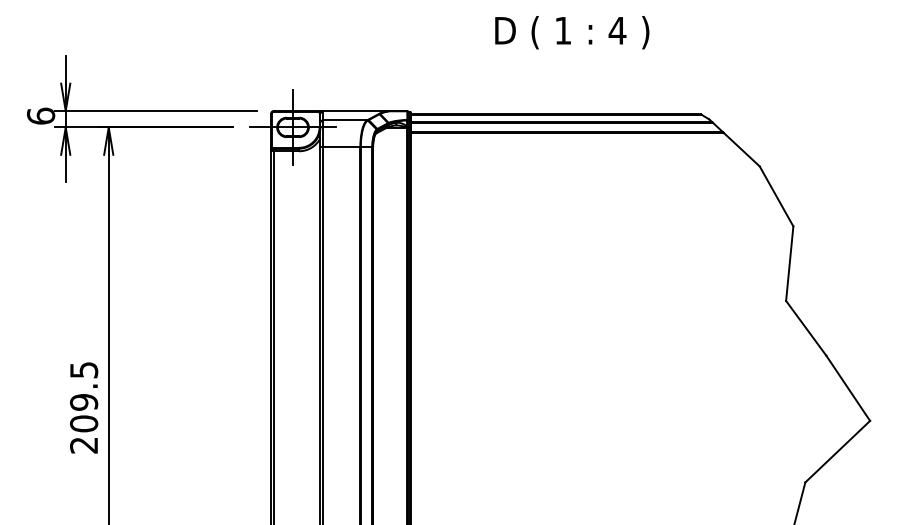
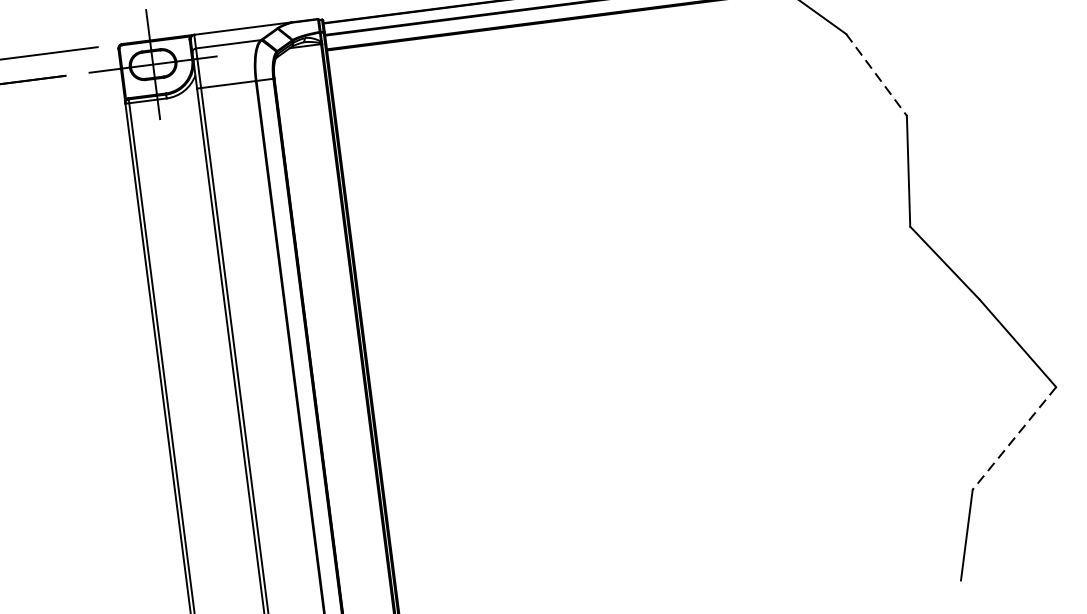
line: (776, 196) -> (876, 75), solid -> dashed
line: (837, 451) -> (1014, 438), solid -> dashed

